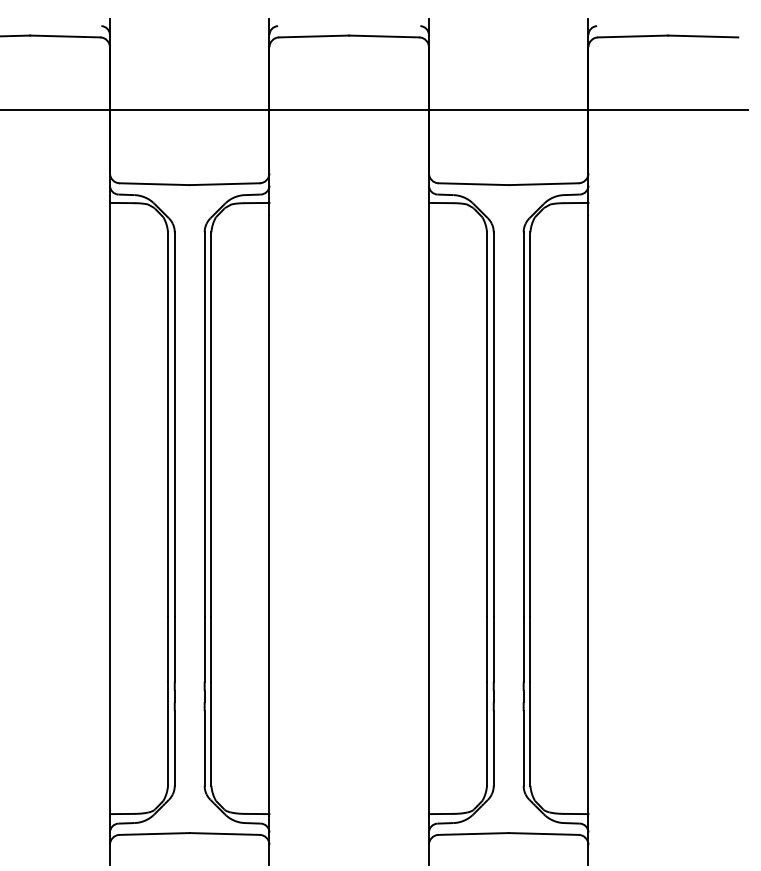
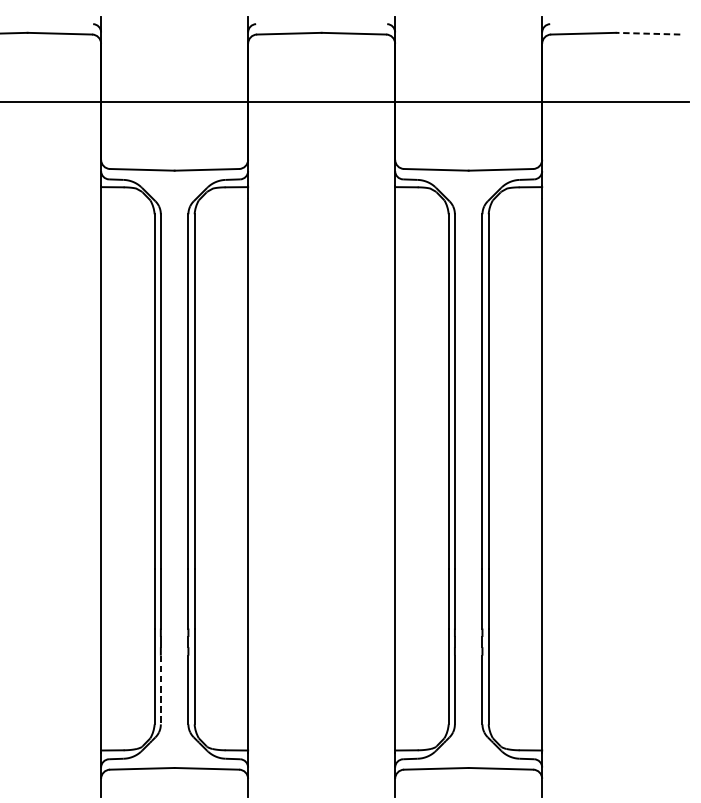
line: (702, 36) -> (647, 33), solid -> dashed
line: (174, 748) -> (160, 690), solid -> dashed

